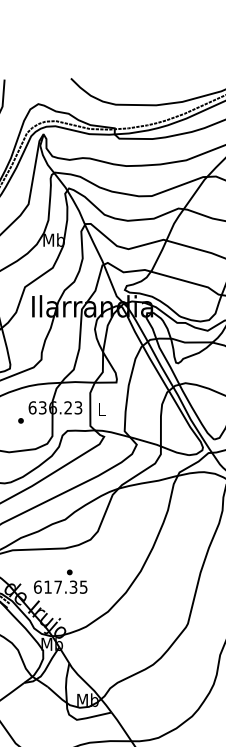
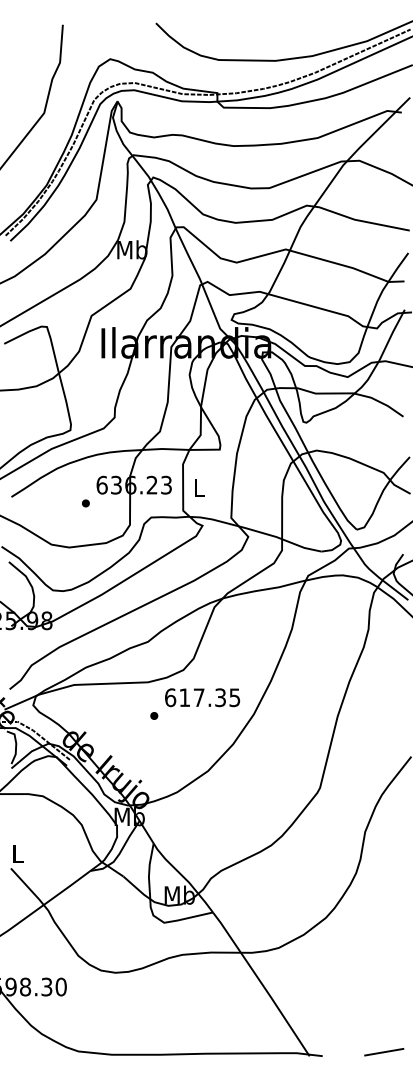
text: (60, 587) -> (202, 697), moved

